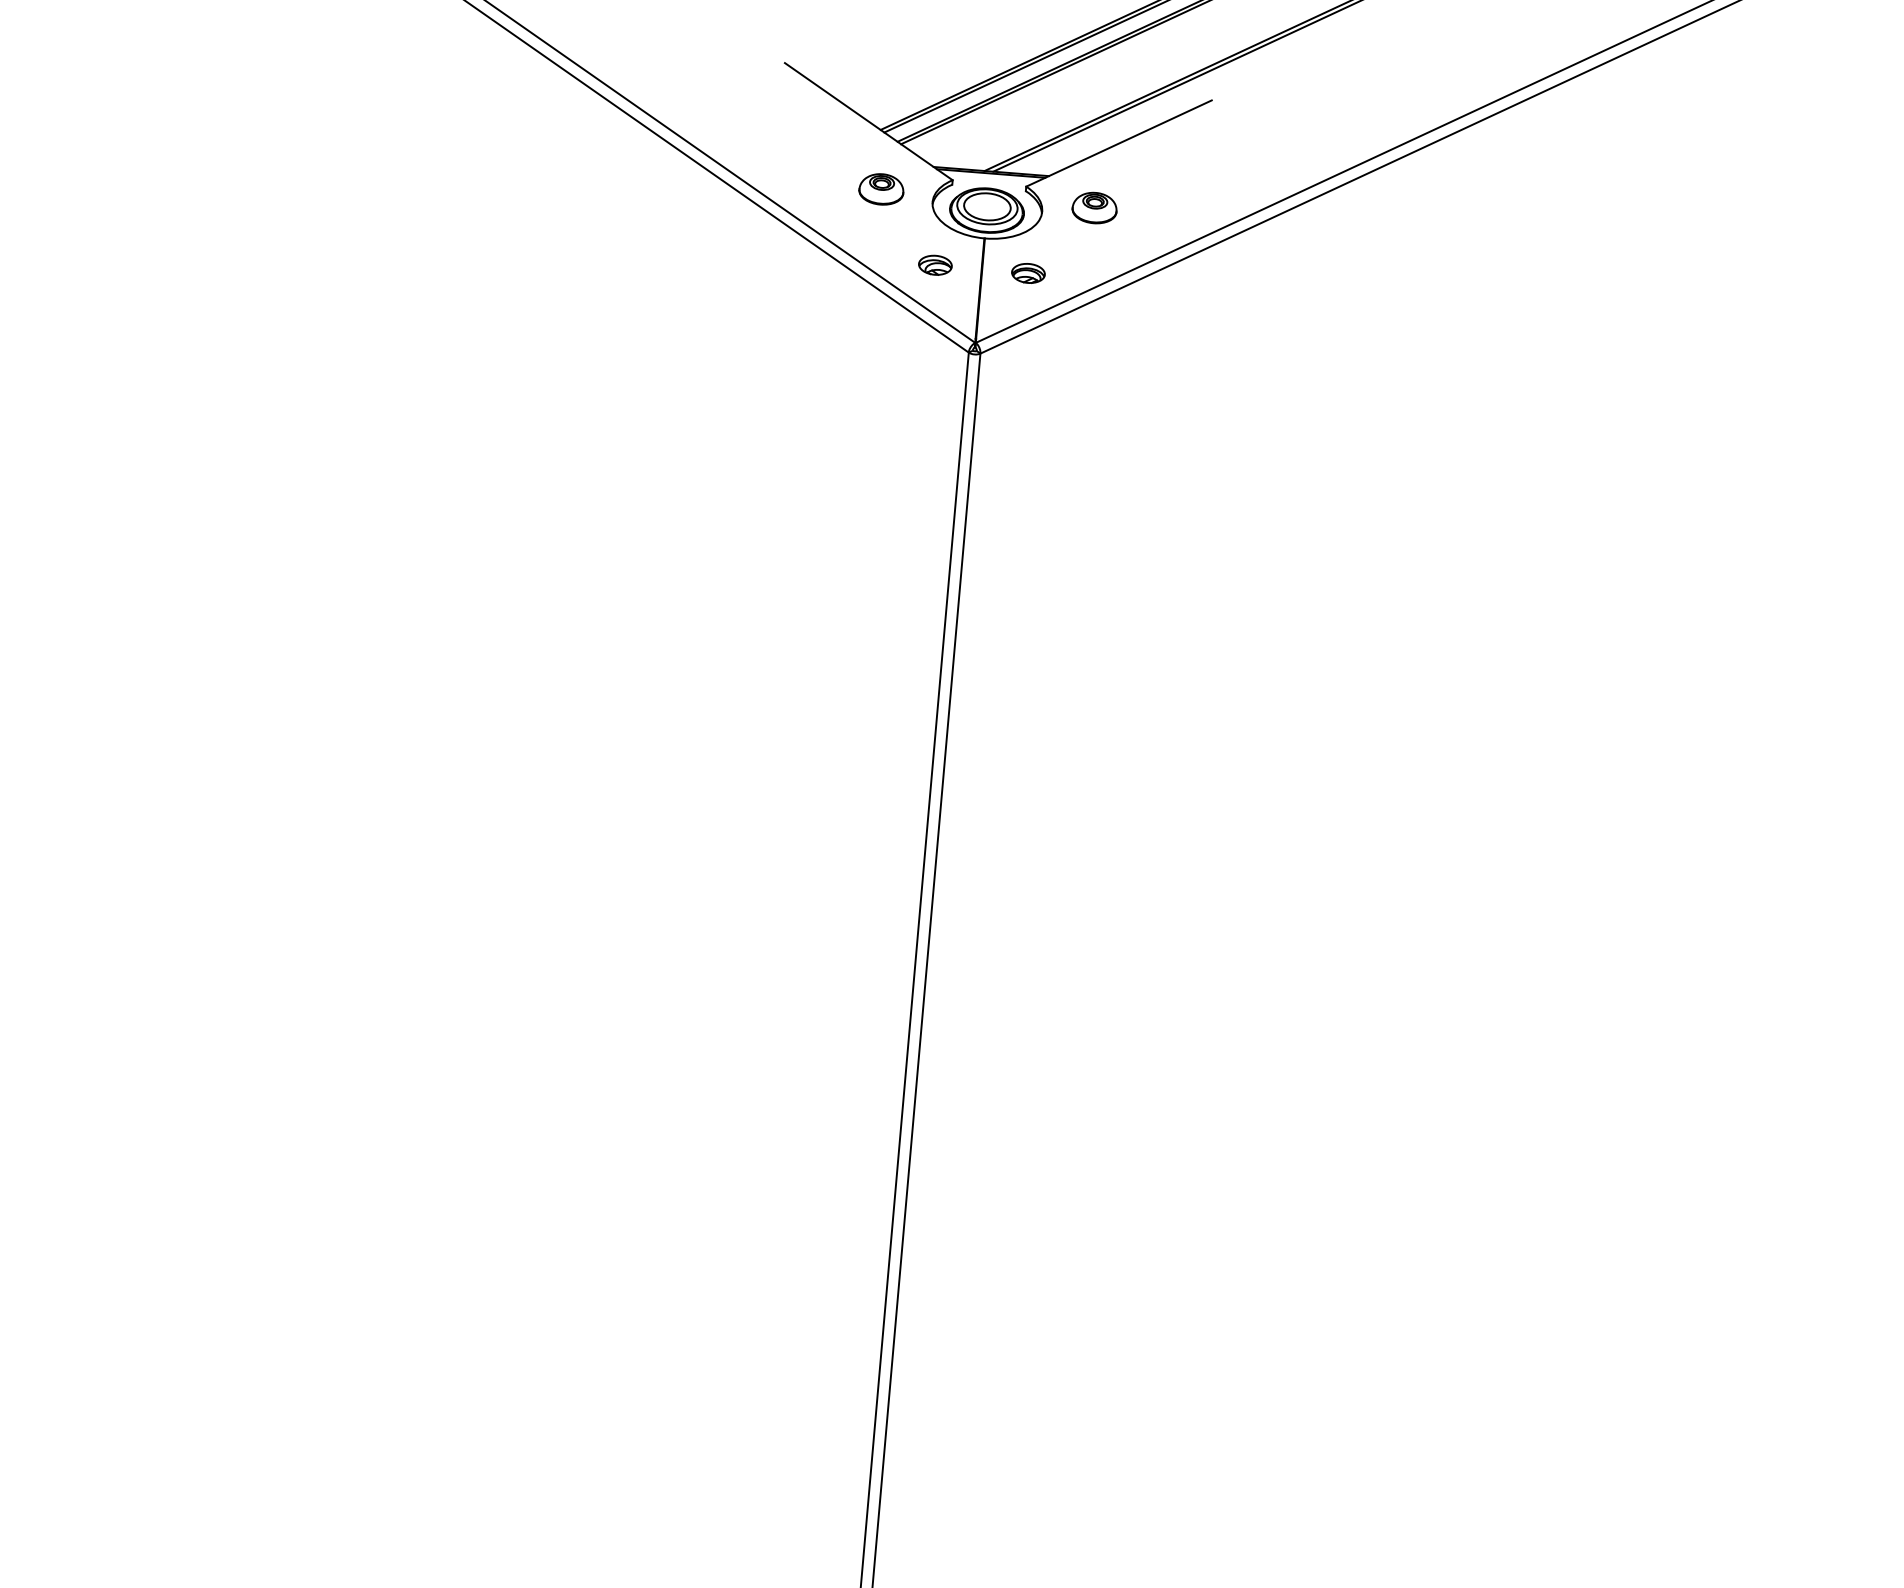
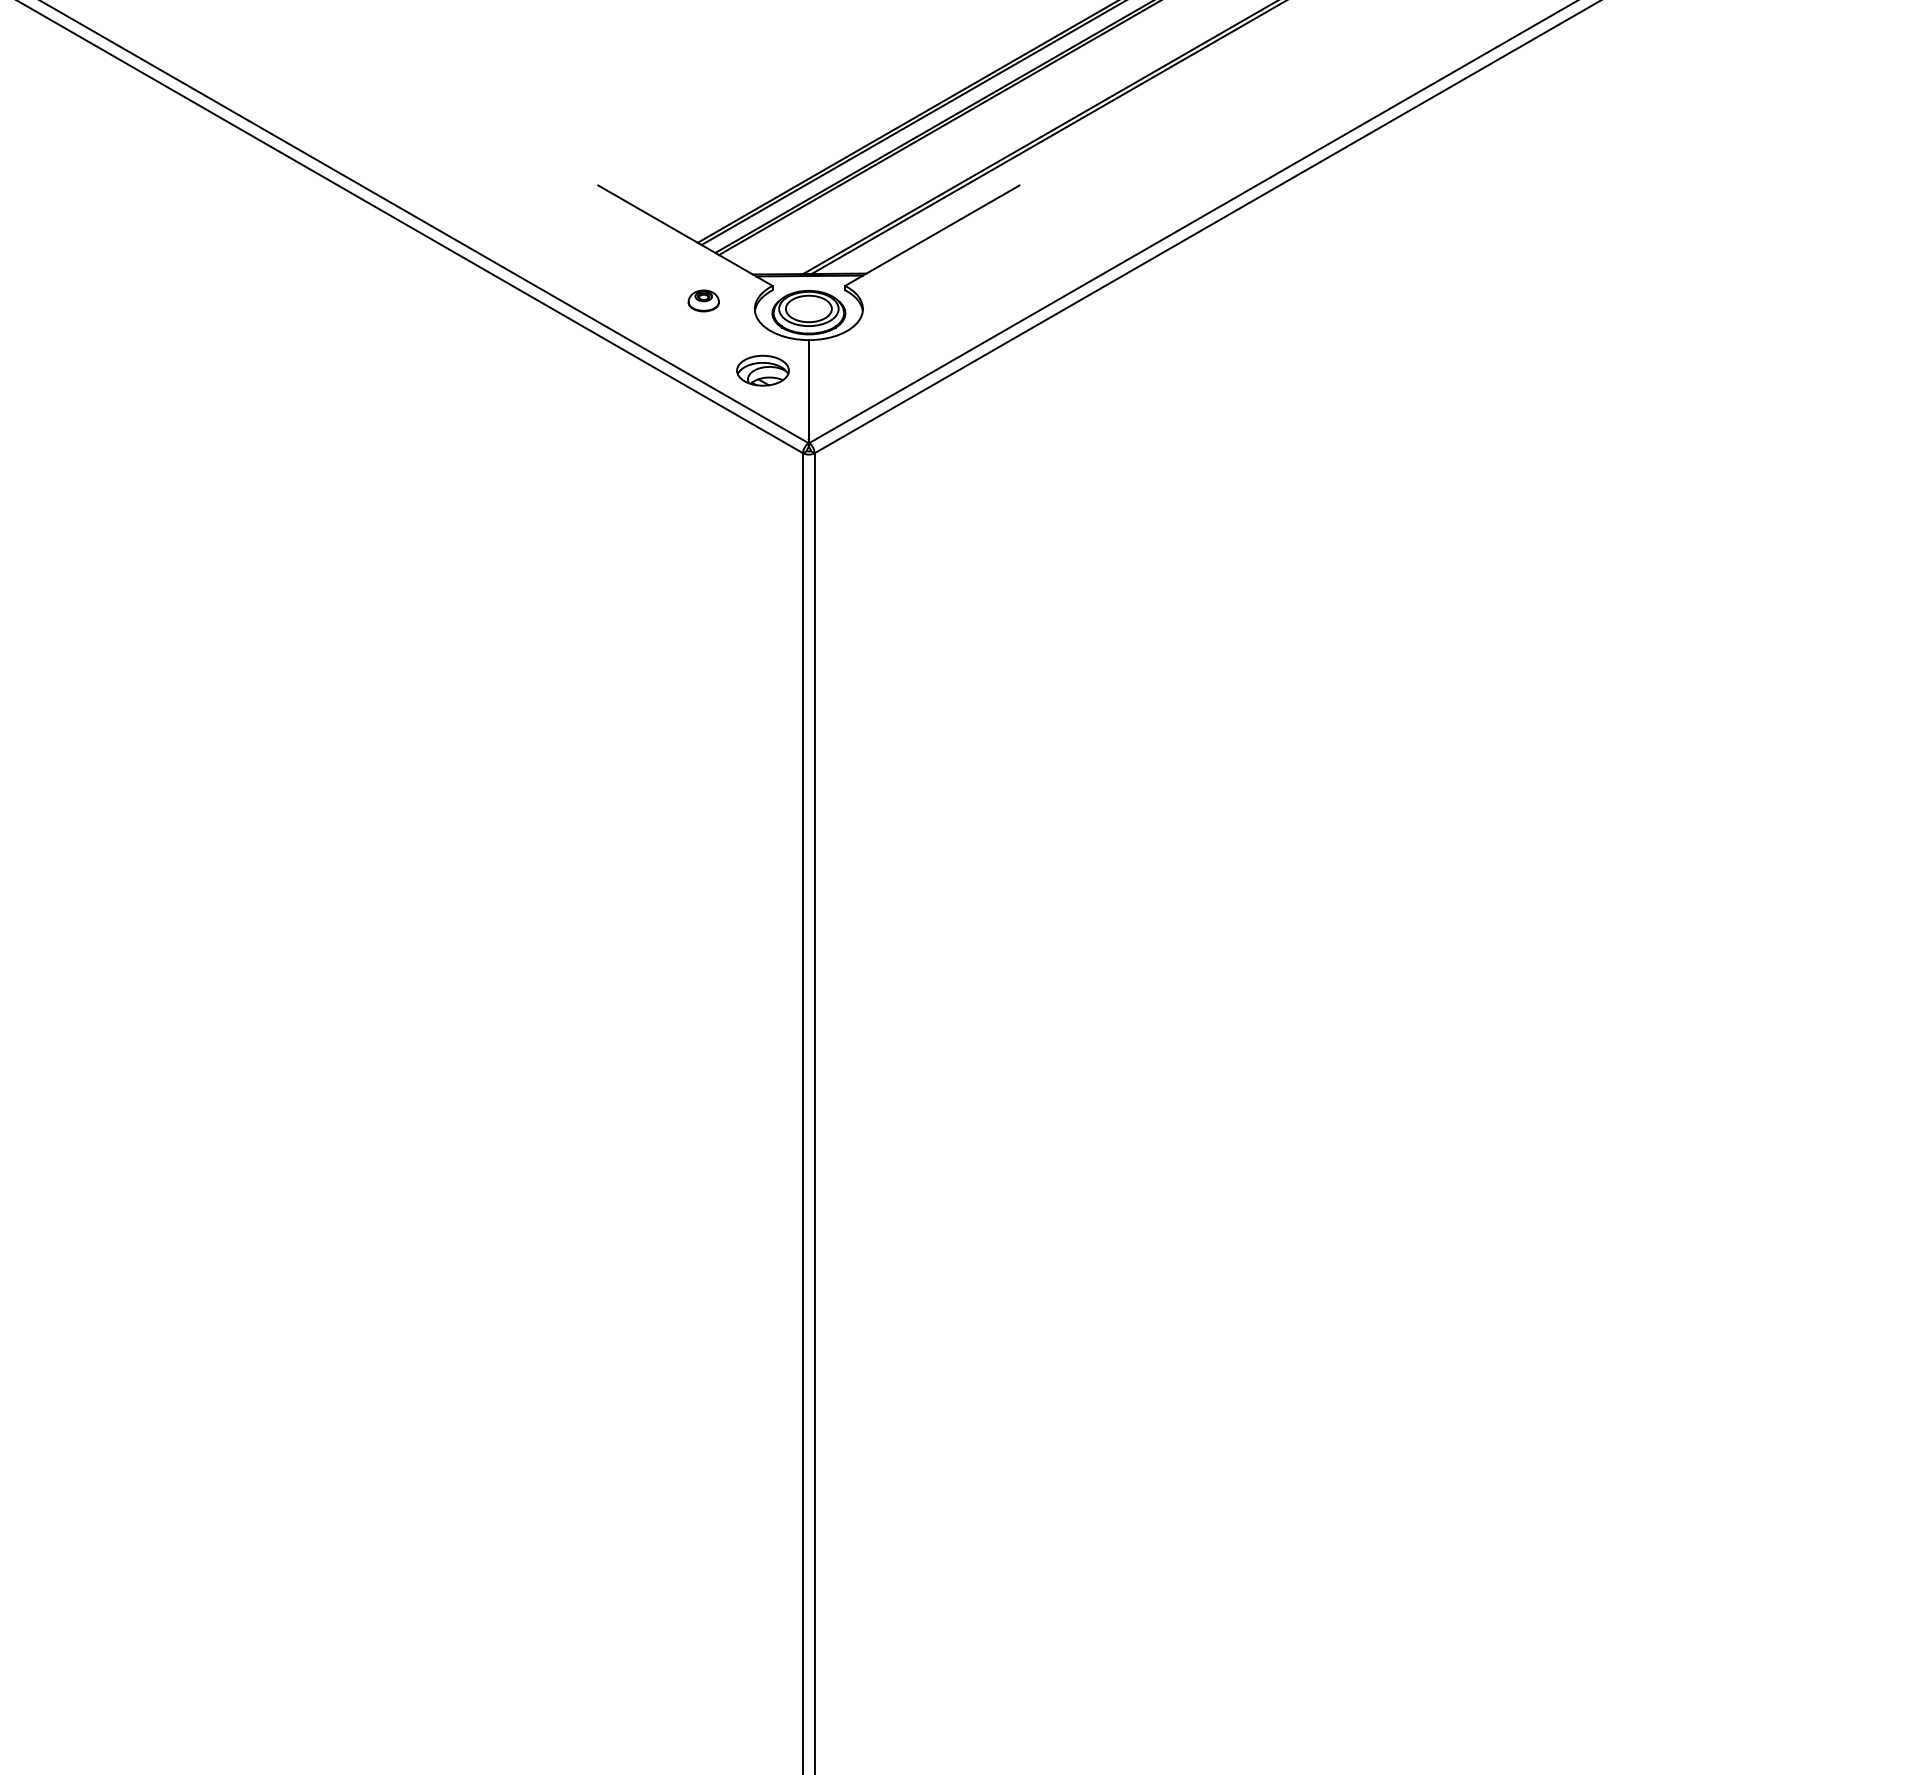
part: (881, 188) -> (703, 300), size x0.7
part: (1094, 207) -> (913, 300), removed
part: (934, 265) -> (762, 370), size x1.6
part: (1028, 273) -> (854, 370), removed

